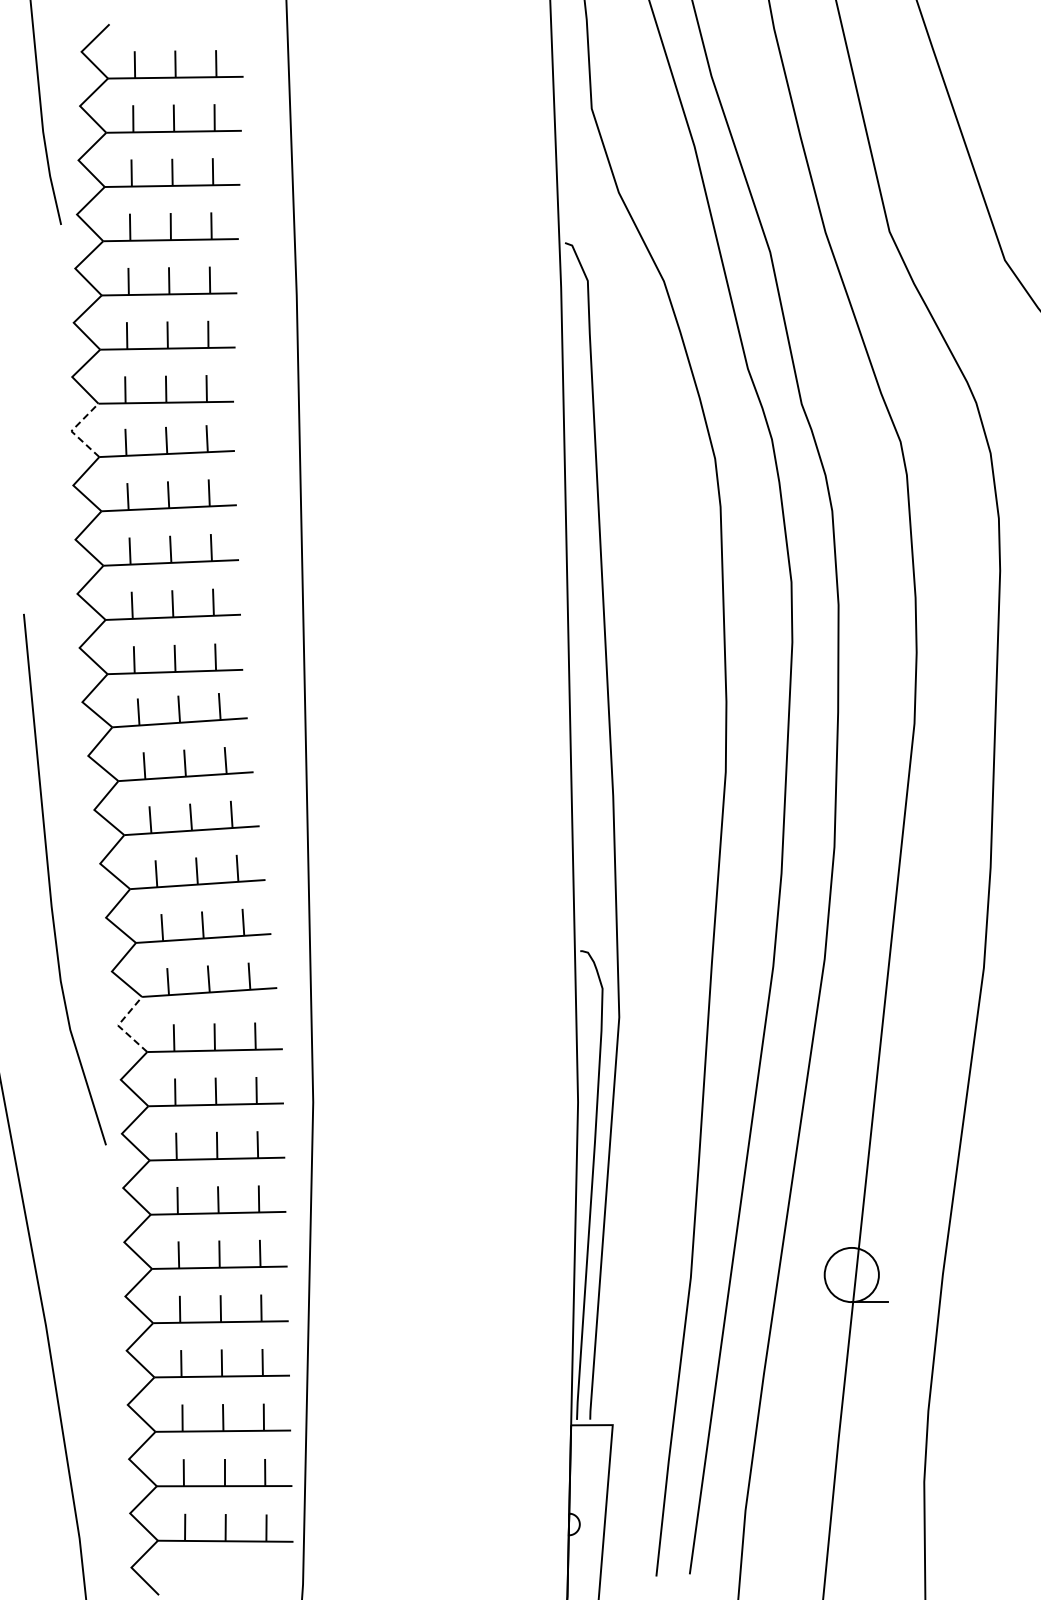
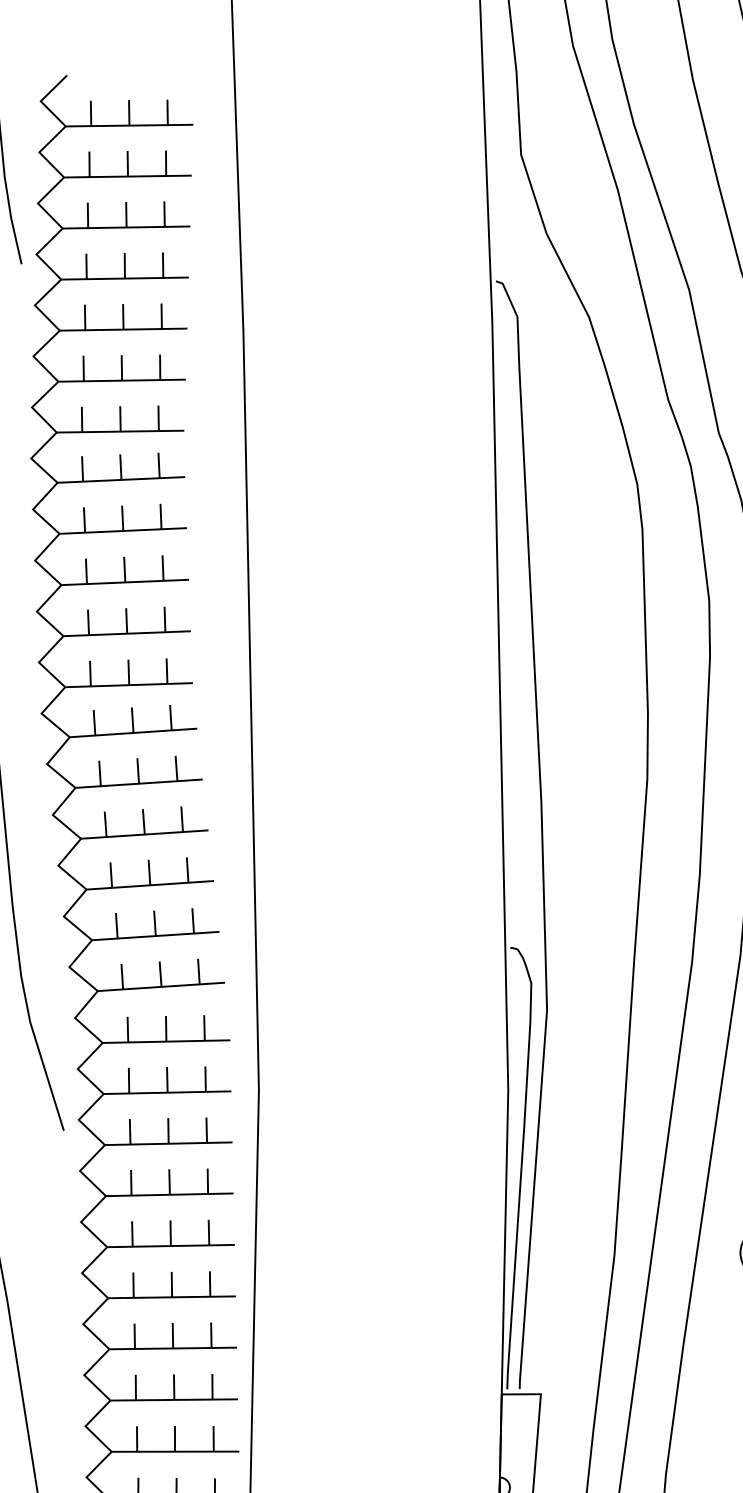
line: (71, 431) -> (31, 458), dashed -> solid
line: (118, 1025) -> (75, 1017), dashed -> solid

